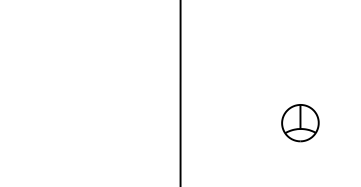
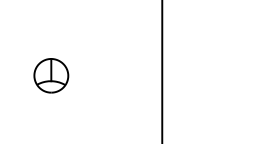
part: (60, 123) -> (51, 76), added

